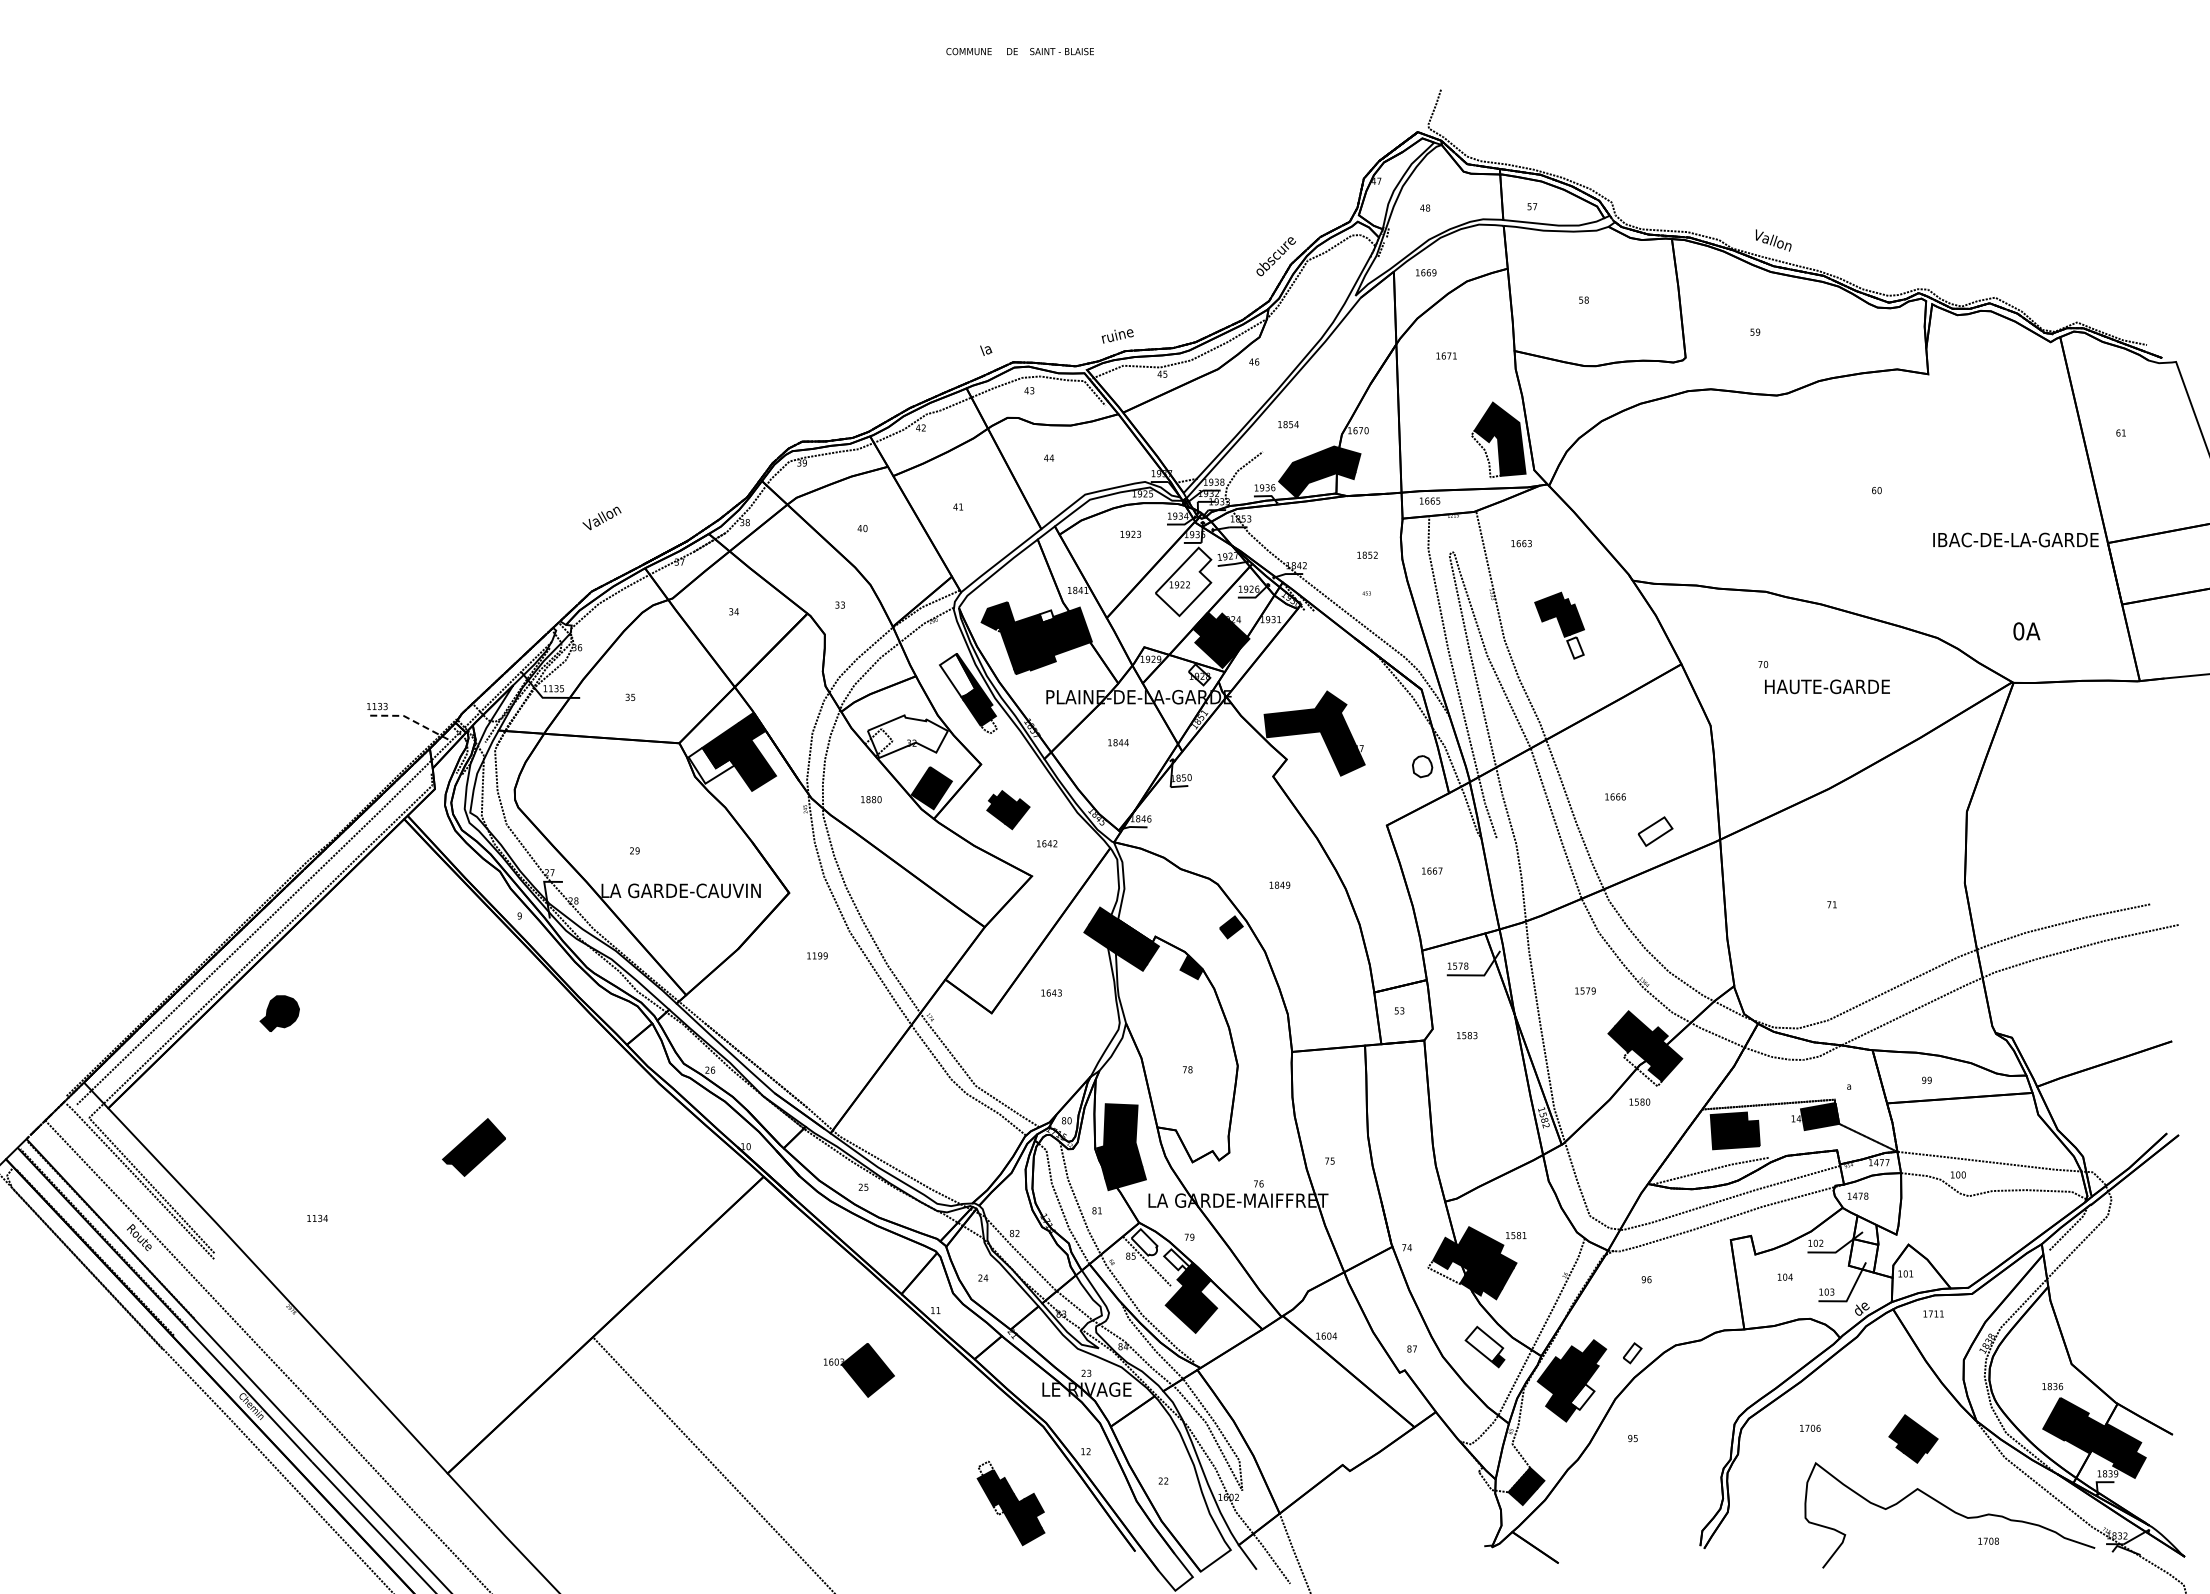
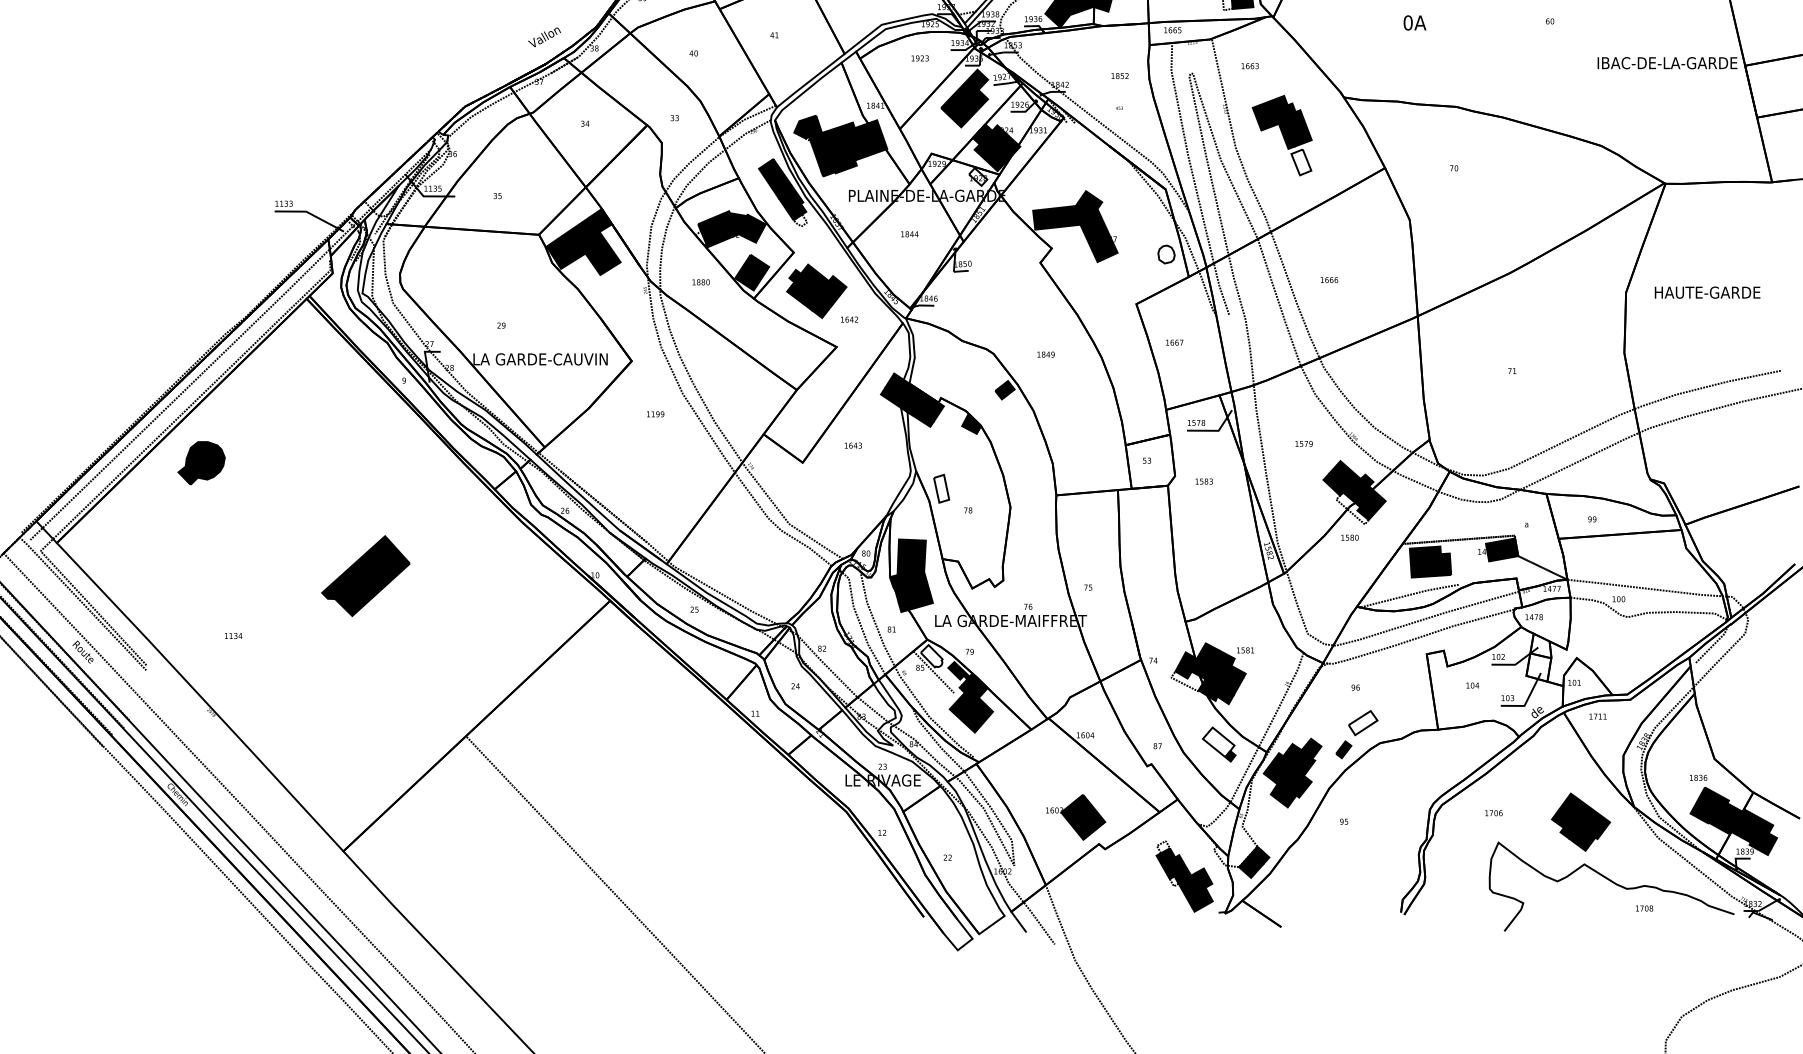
text: (601, 518) -> (544, 37), moved
fill: (1183, 581) -> (964, 98), added
fill: (1046, 616) -> (848, 127), added
part: (1559, 625) -> (1282, 135), size x1.43
text: (2026, 631) -> (1414, 23), moved
fill: (957, 675) -> (773, 177), added
text: (1827, 686) -> (1707, 292), moved
line: (408, 718) -> (310, 213), dashed -> solid
fill: (907, 736) -> (731, 229), added
fill: (711, 765) -> (566, 253), added
part: (1008, 809) -> (816, 290), size x1.67
part: (1655, 831) -> (1363, 722), moved
part: (279, 1013) -> (201, 462), size x1.43
part: (1156, 1043) -> (941, 488), added
part: (473, 1147) -> (365, 576), size x1.67
fill: (1176, 1259) -> (958, 670), added
fill: (1632, 1353) -> (1343, 749), added
part: (859, 1370) -> (1076, 817), moved
fill: (1582, 1396) -> (1301, 786), added
part: (1913, 1438) -> (1581, 821), size x1.43
part: (1010, 1503) -> (1184, 876), moved

